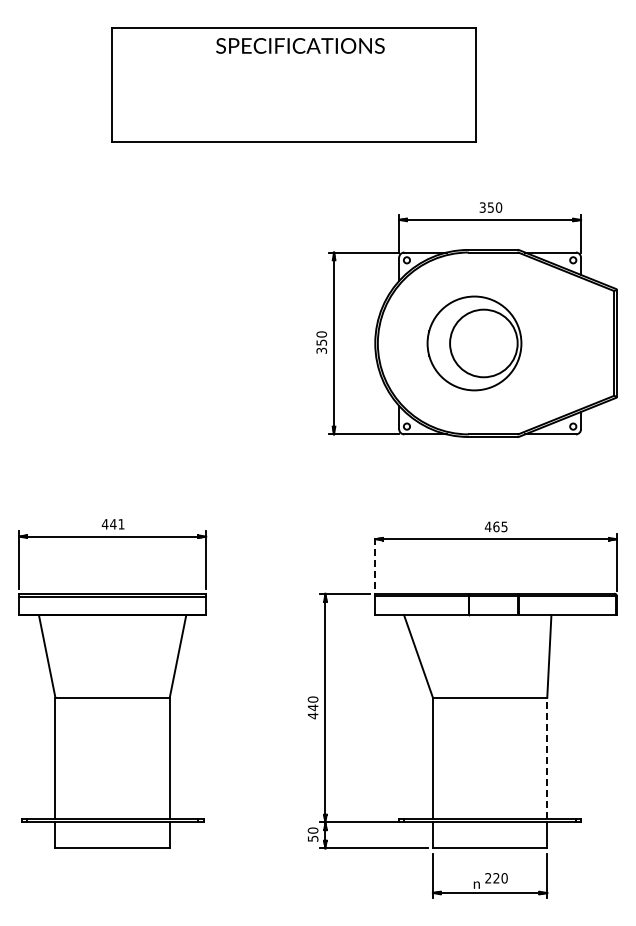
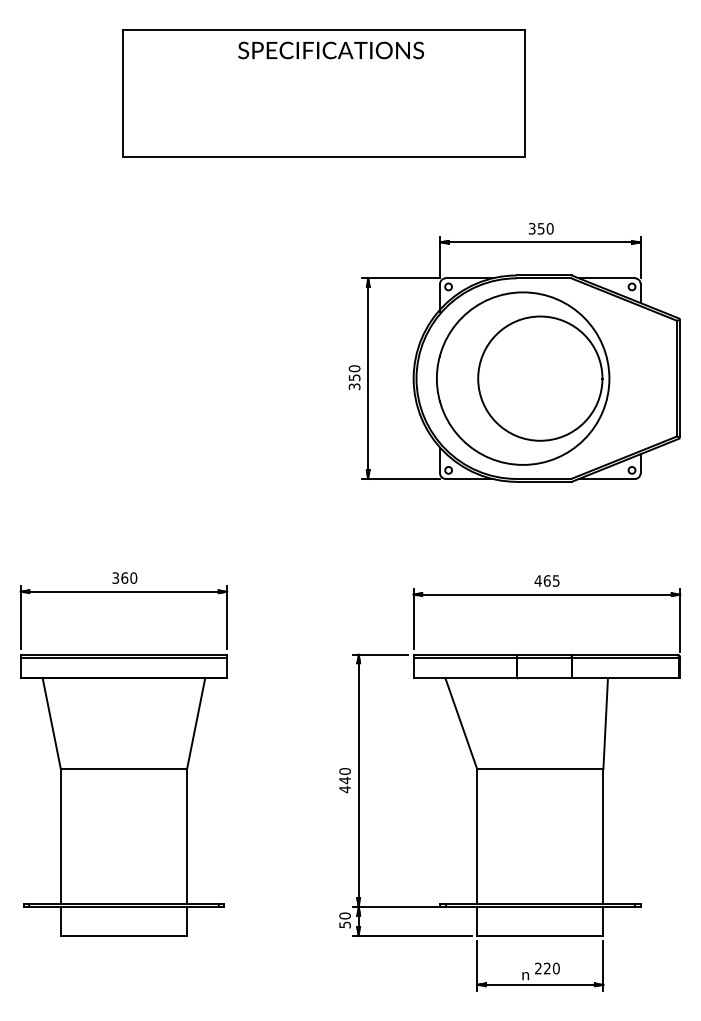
part: (474, 343) -> (523, 378), size x1.67
text: (112, 524) -> (123, 578), 441 -> 360
line: (375, 560) -> (413, 618), dashed -> solid
line: (547, 758) -> (603, 836), dashed -> solid

